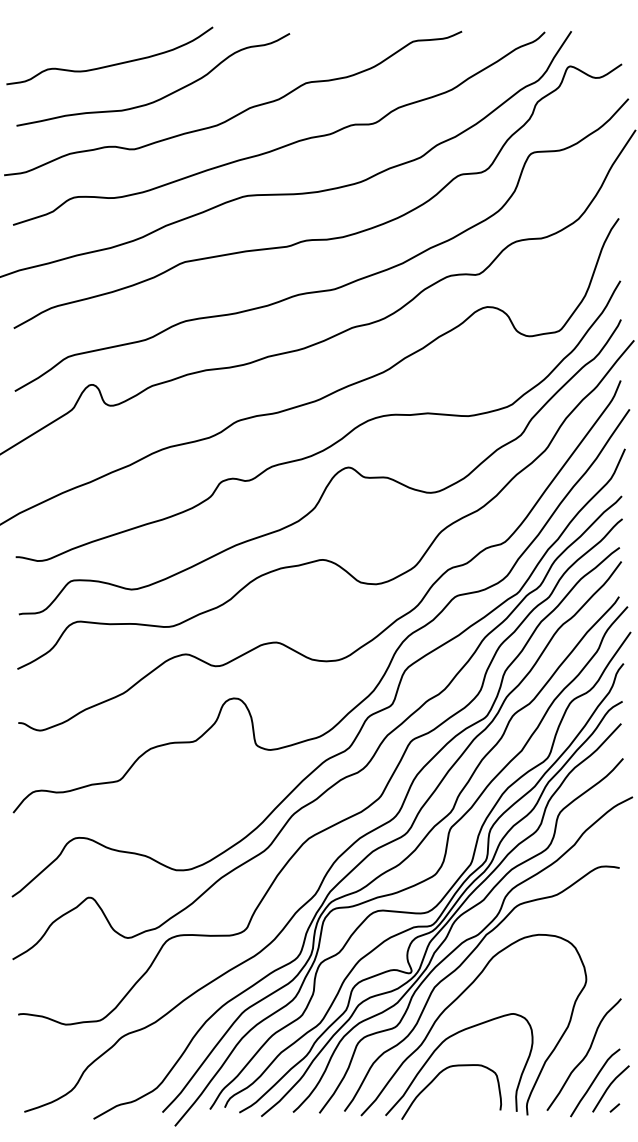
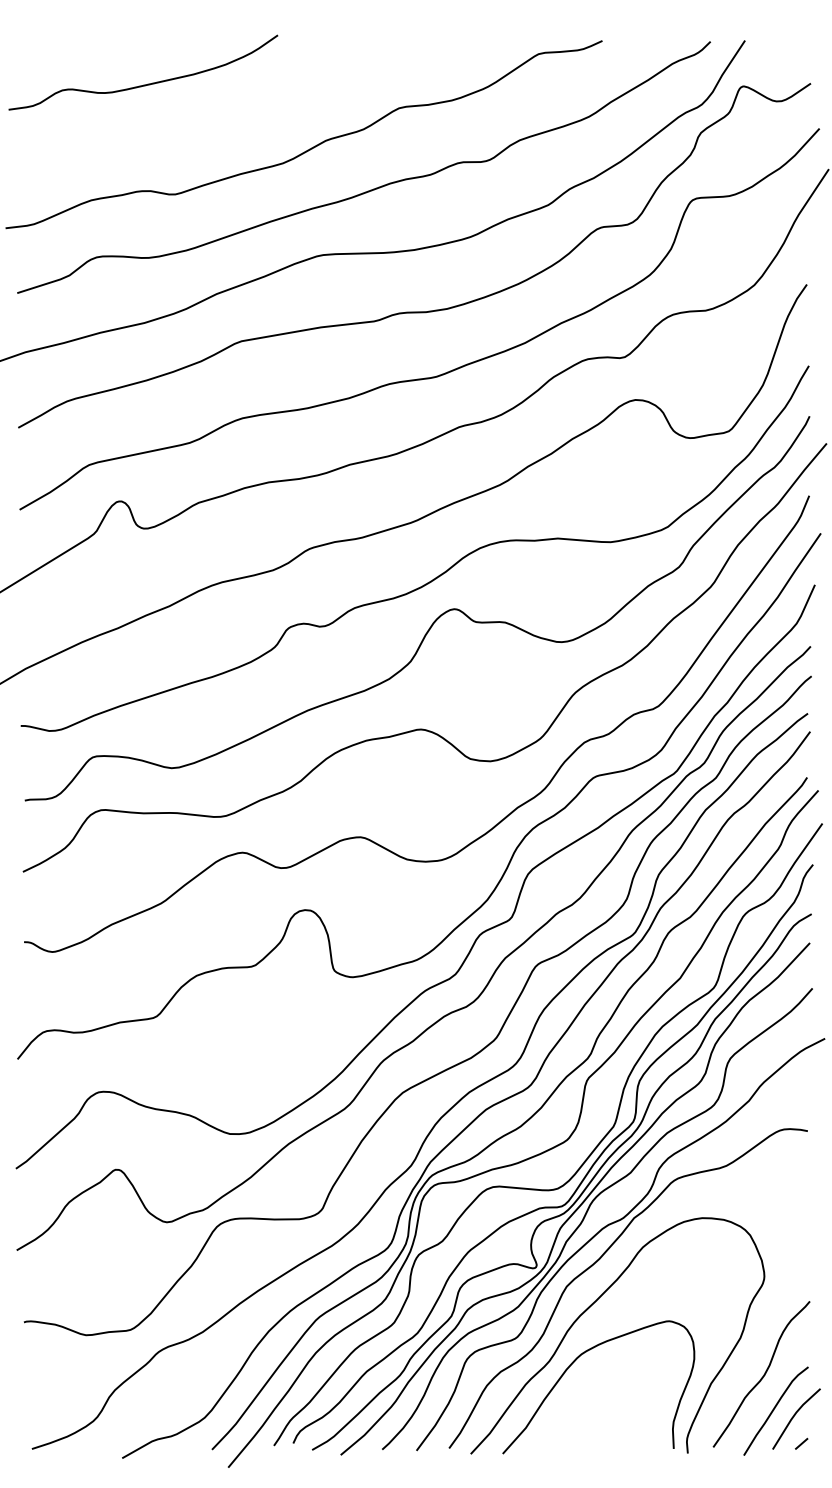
curve: (161, 97) -> (210, 126), removed
curve: (436, 1078) -> (569, 1405), removed

